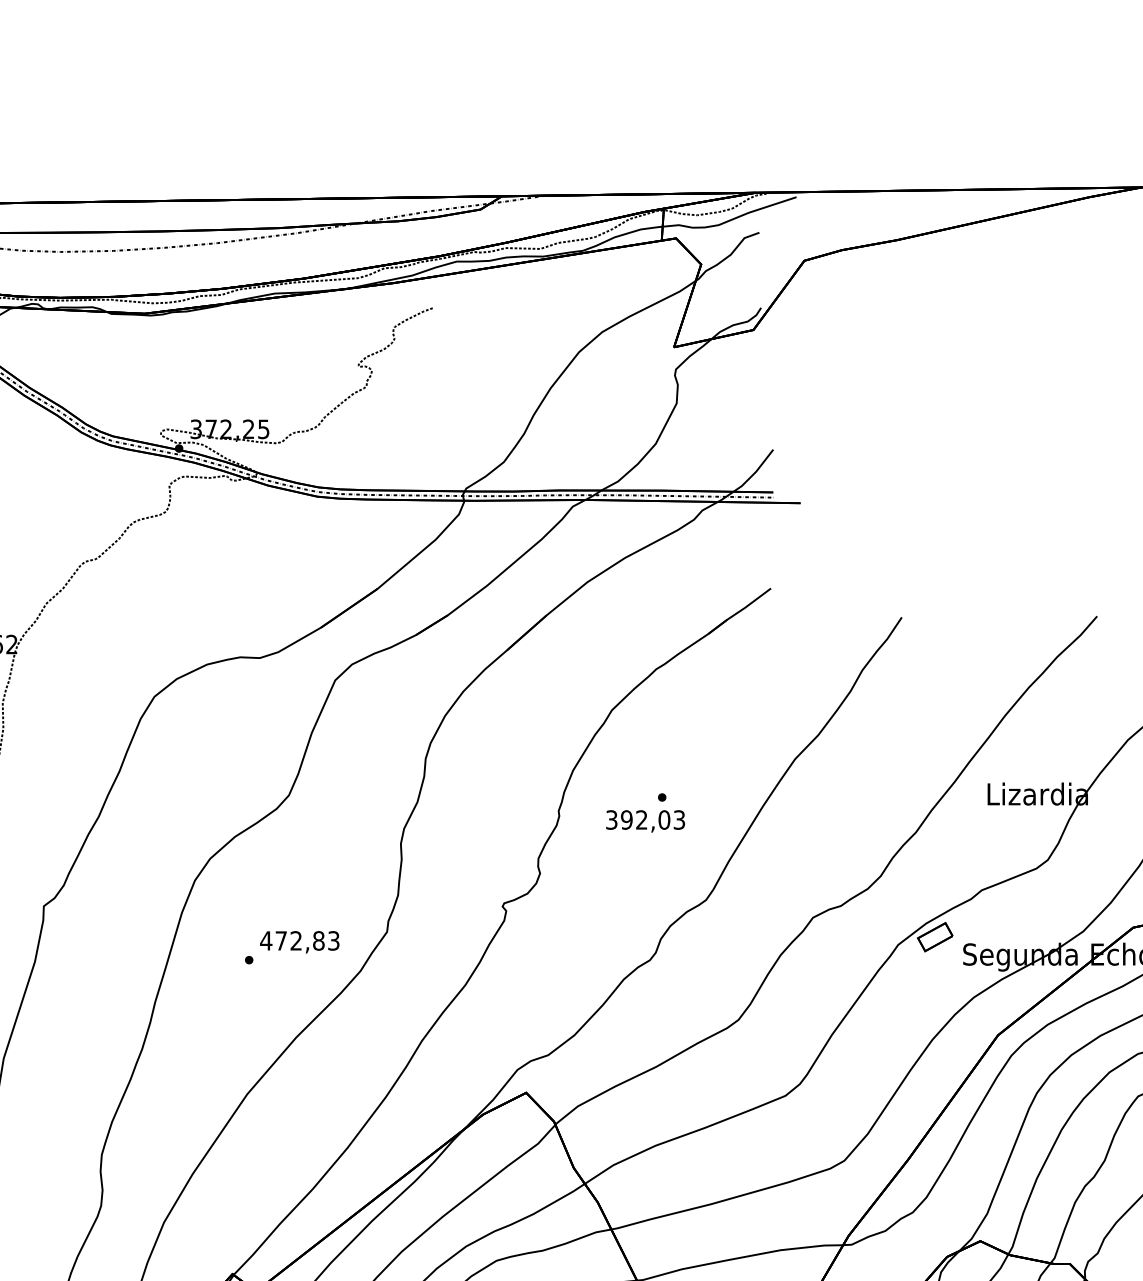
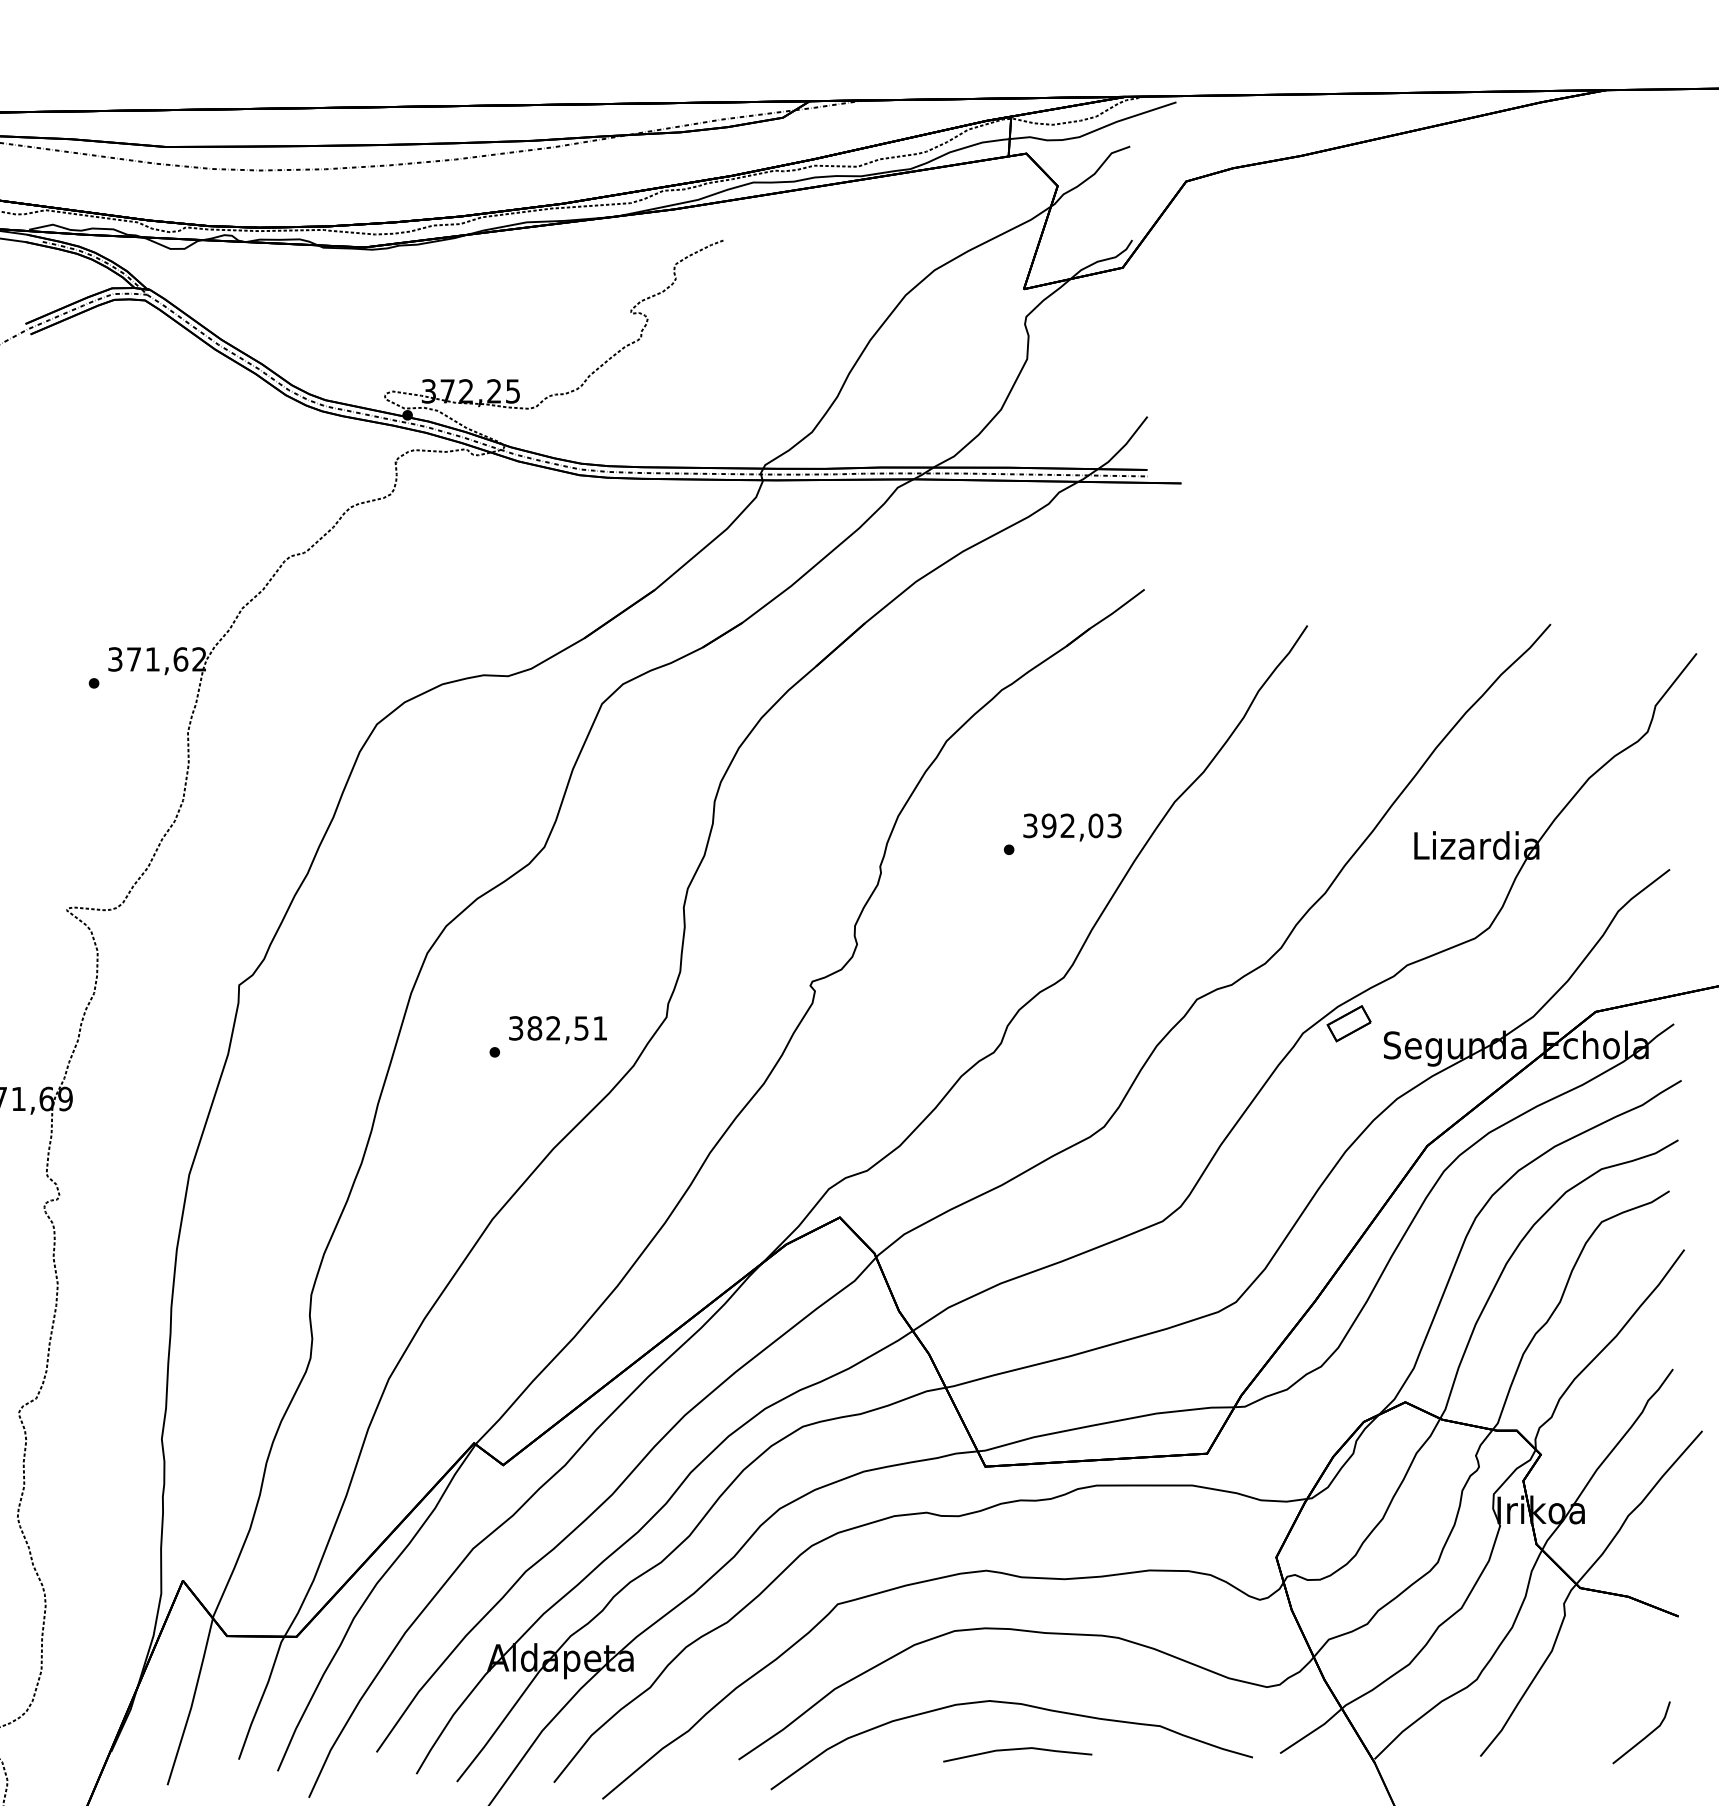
text: (645, 821) -> (1072, 827), moved
text: (299, 940) -> (557, 1028), 472,83 -> 382,51

